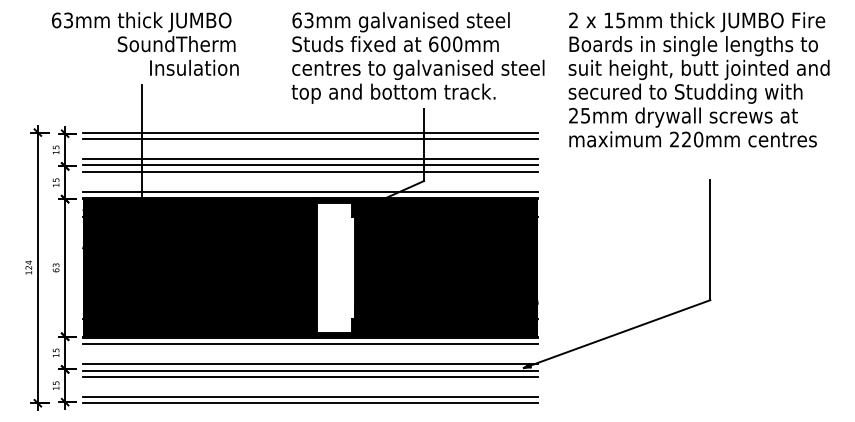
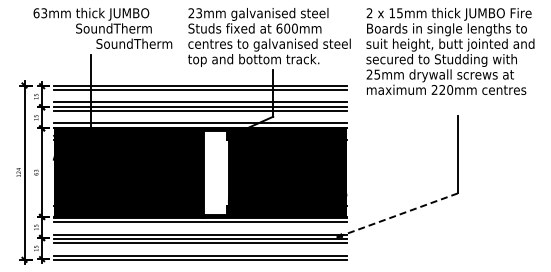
text: (297, 20) -> (191, 13), 63mm -> 23mm
text: (208, 67) -> (134, 43), Insulation -> SoundTherm
line: (616, 334) -> (397, 215), solid -> dashed

